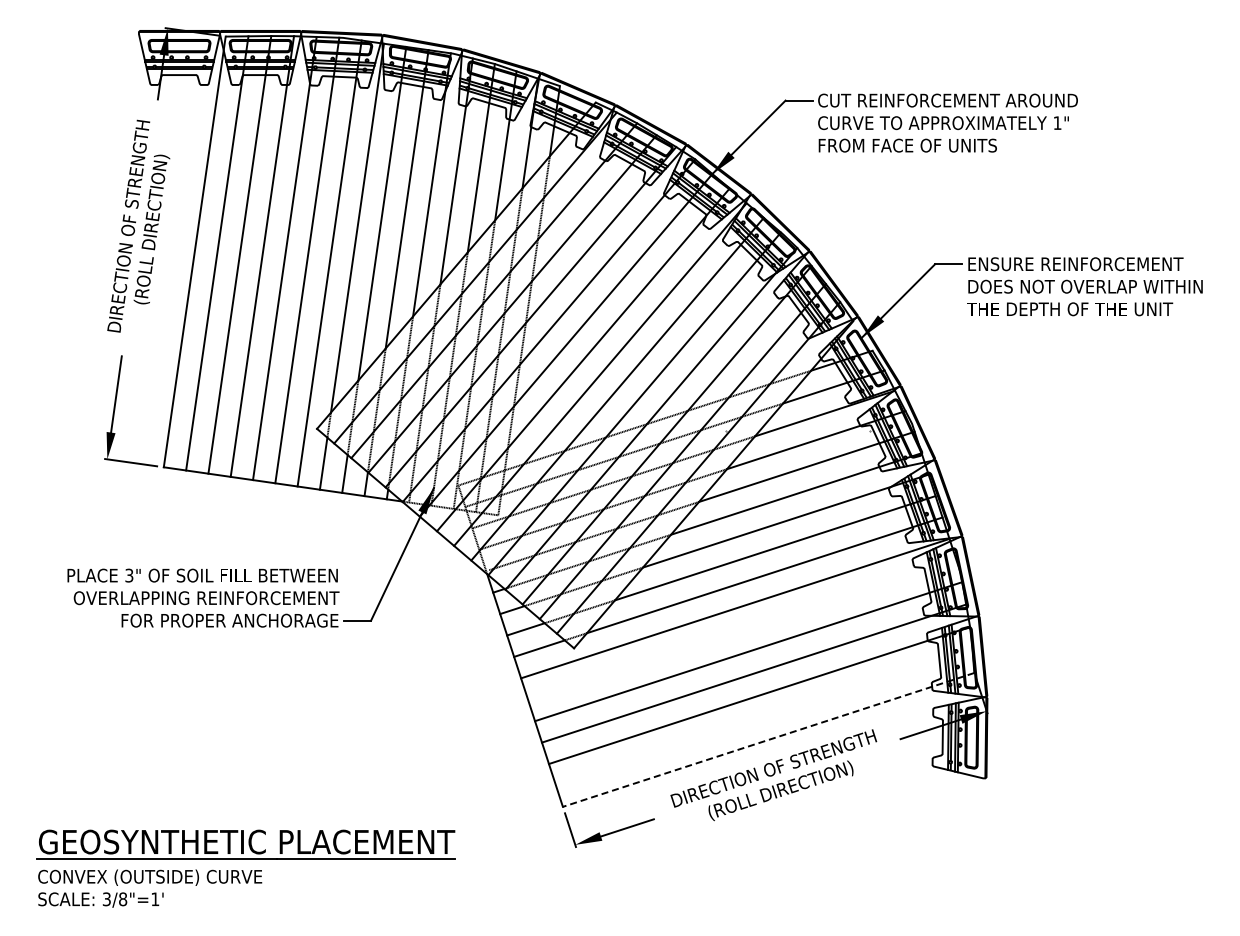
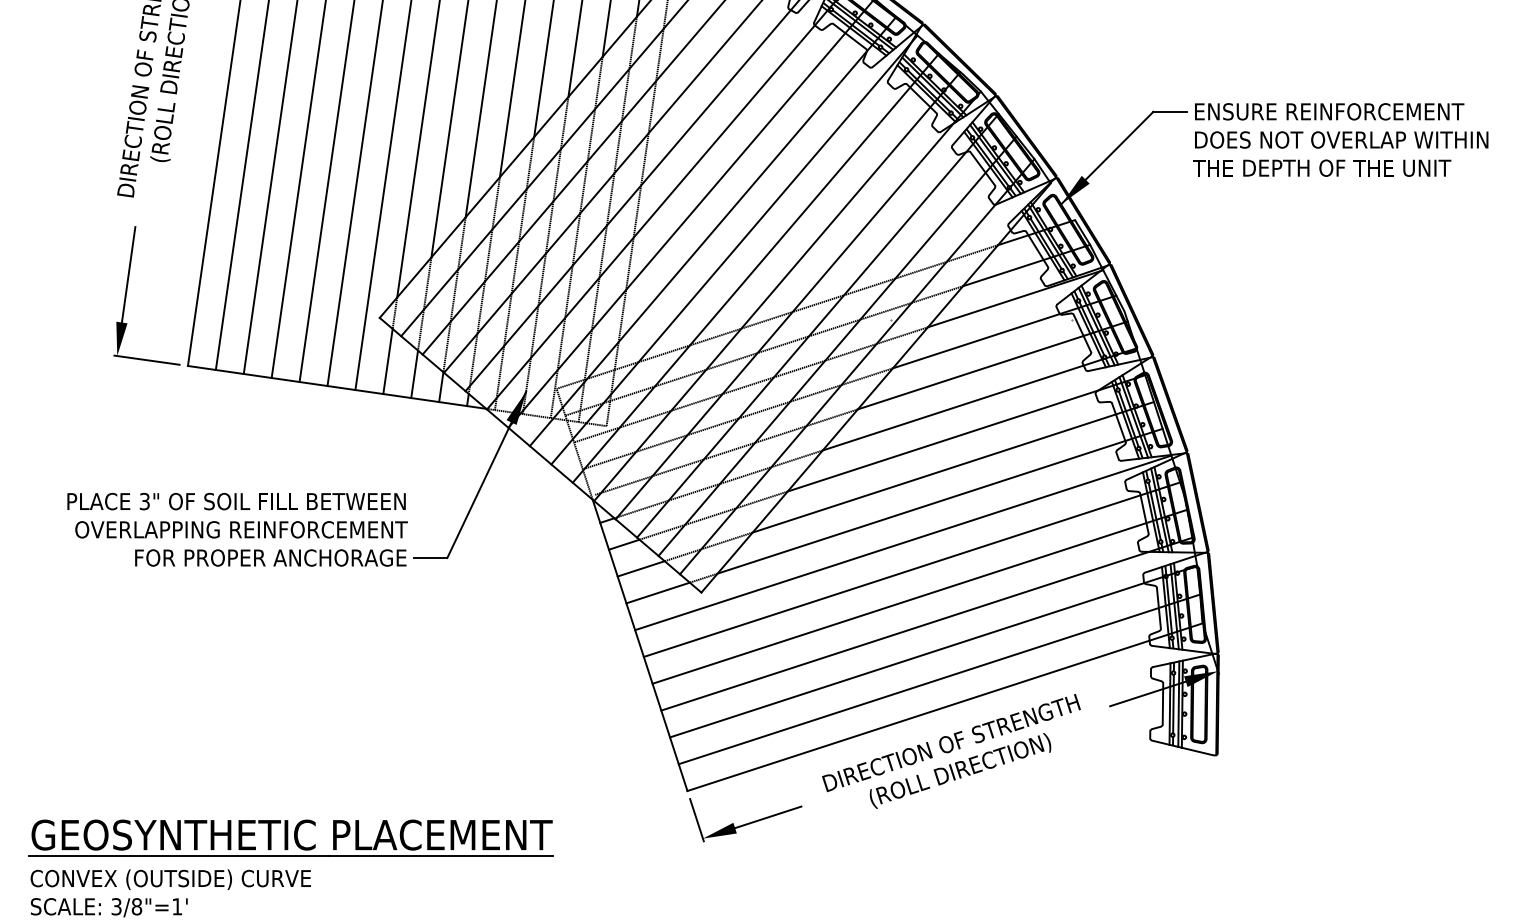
line: (742, 629) -> (912, 569), added
line: (763, 717) -> (938, 679), added
line: (768, 740) -> (944, 707), dashed -> solid

